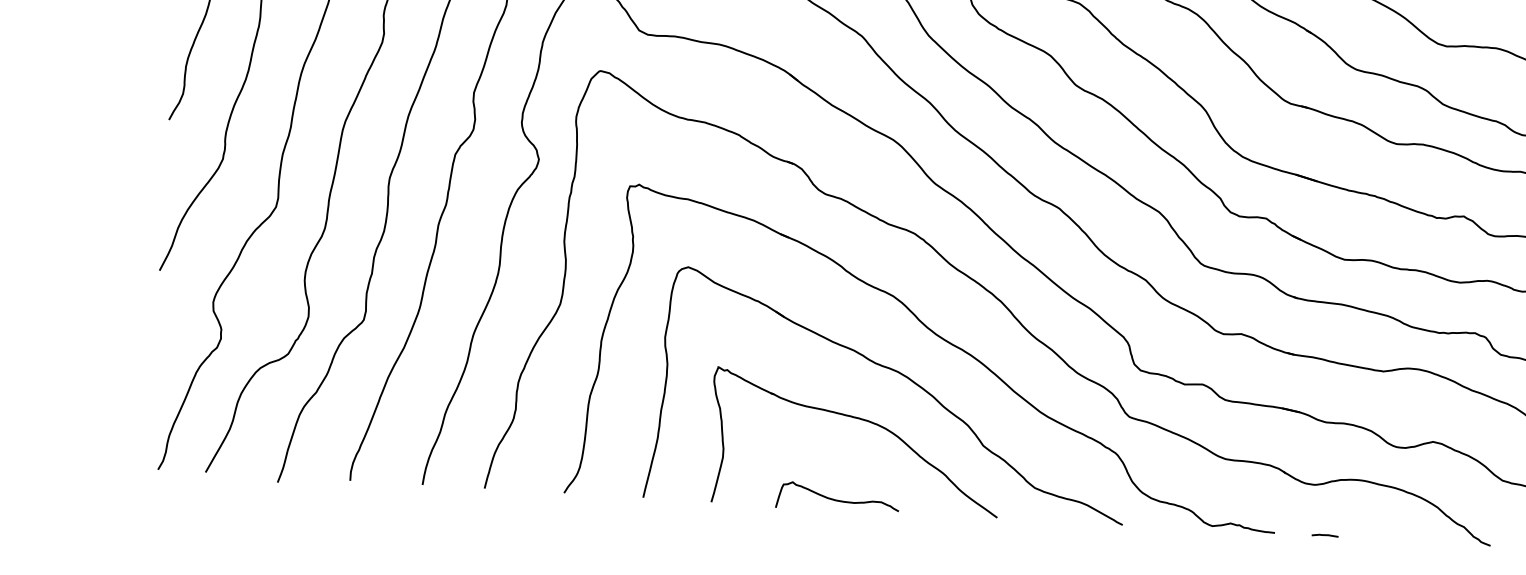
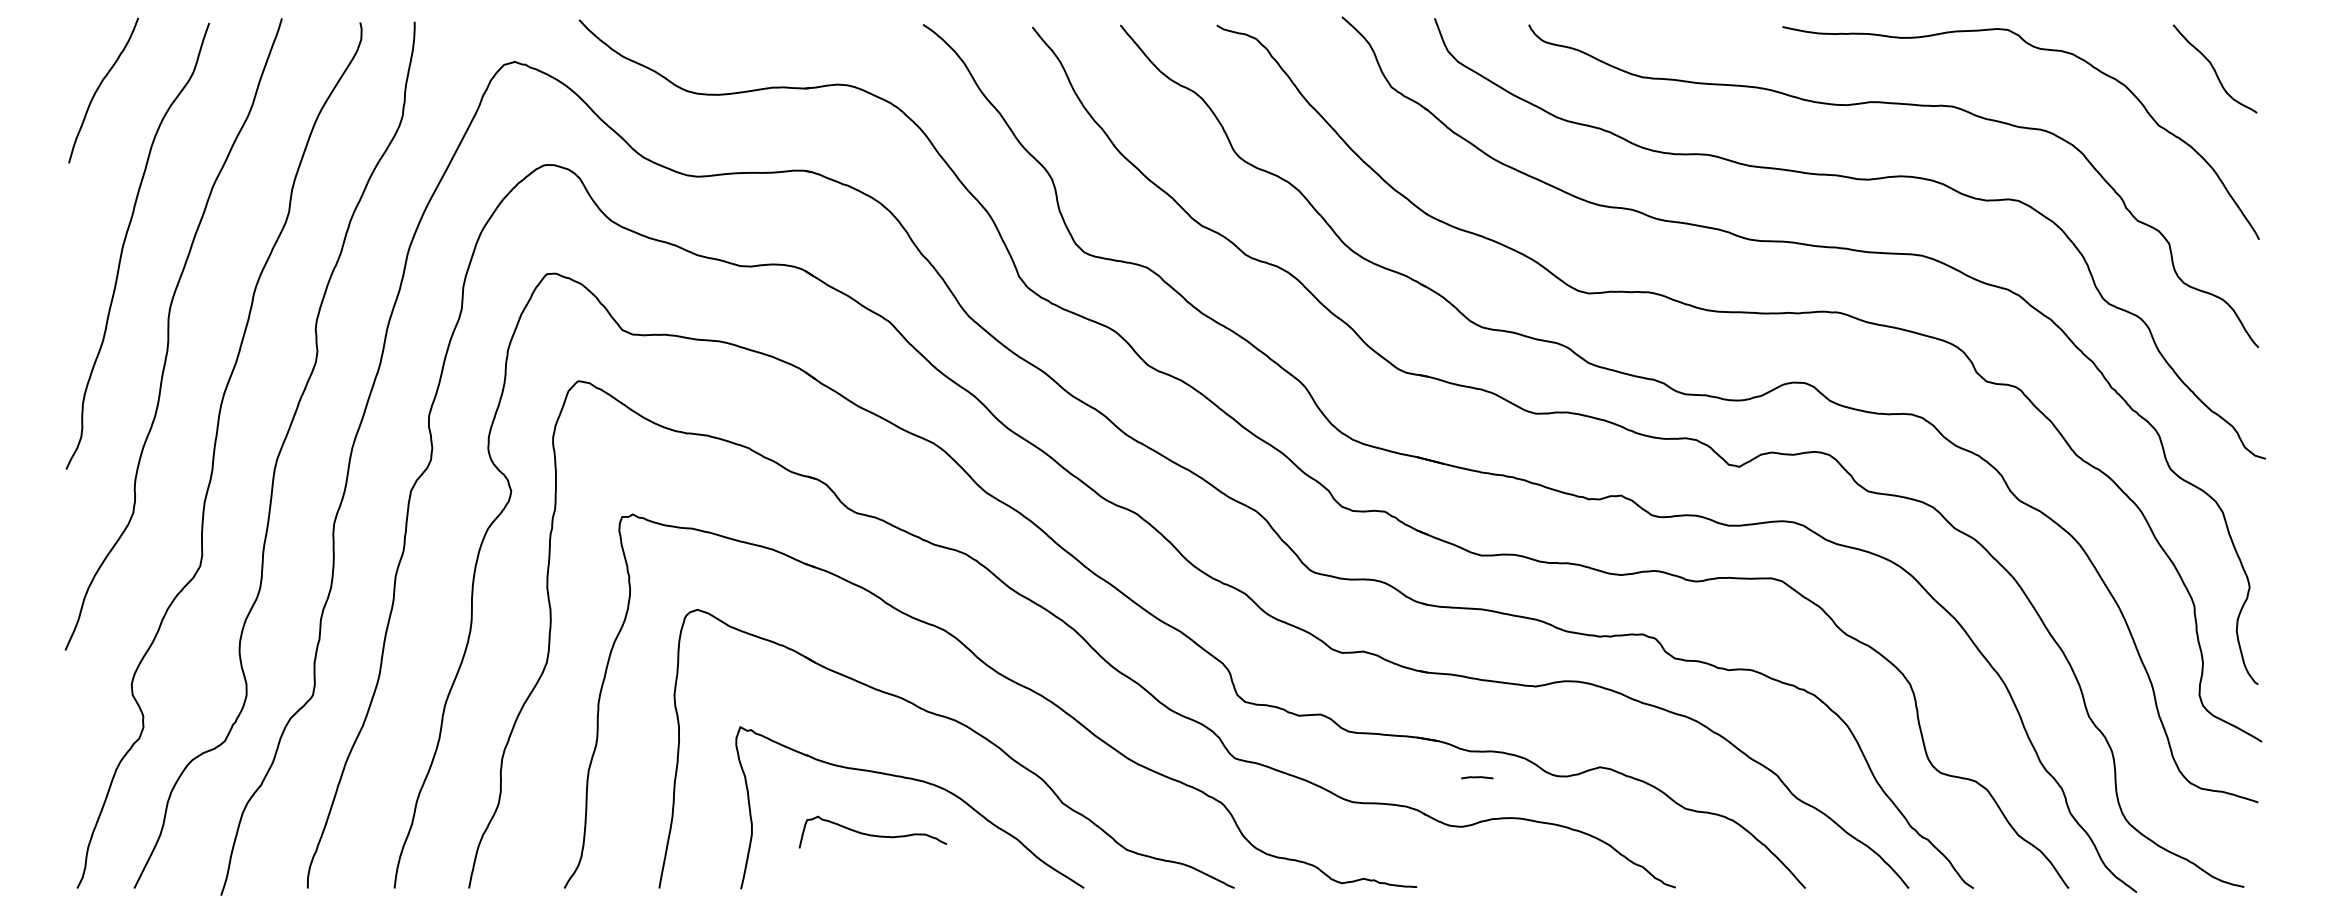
curve: (837, 499) -> (872, 834), moved
line: (1325, 535) -> (1477, 777), moved

